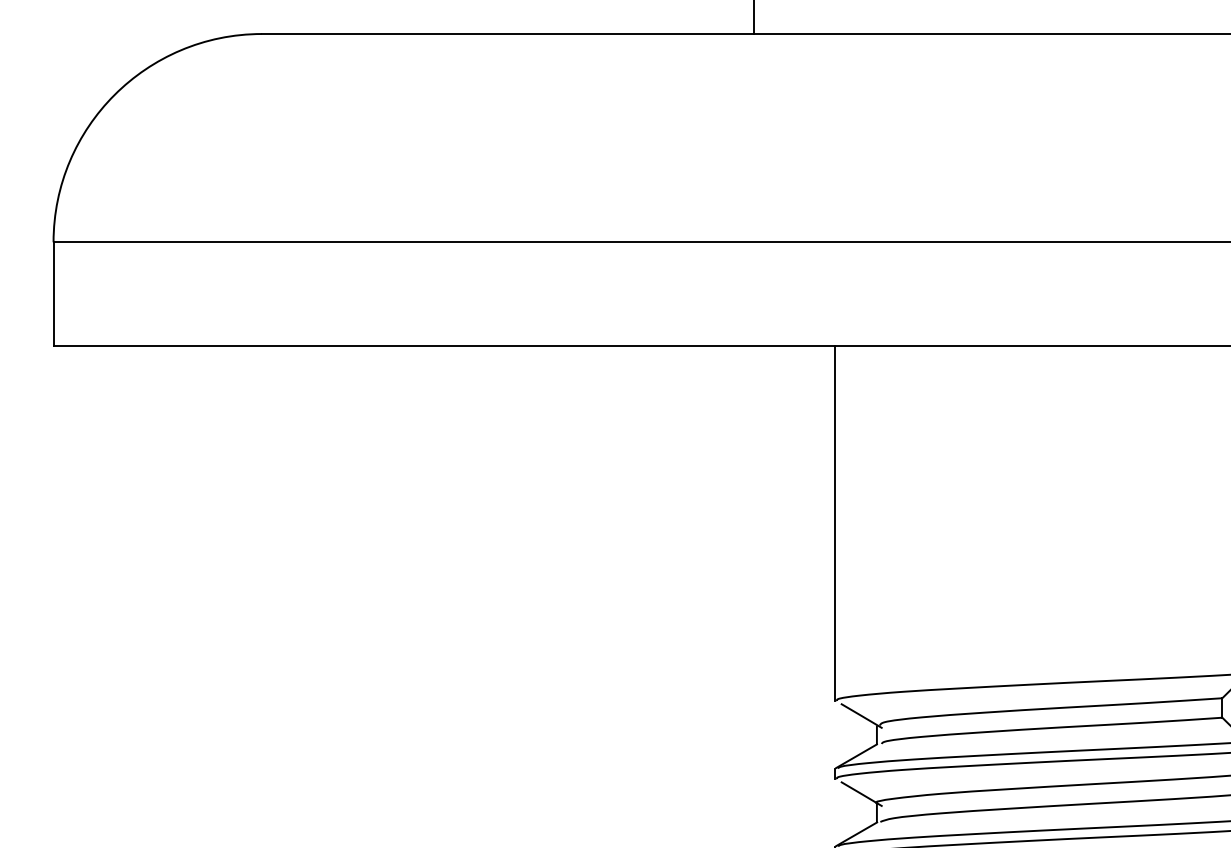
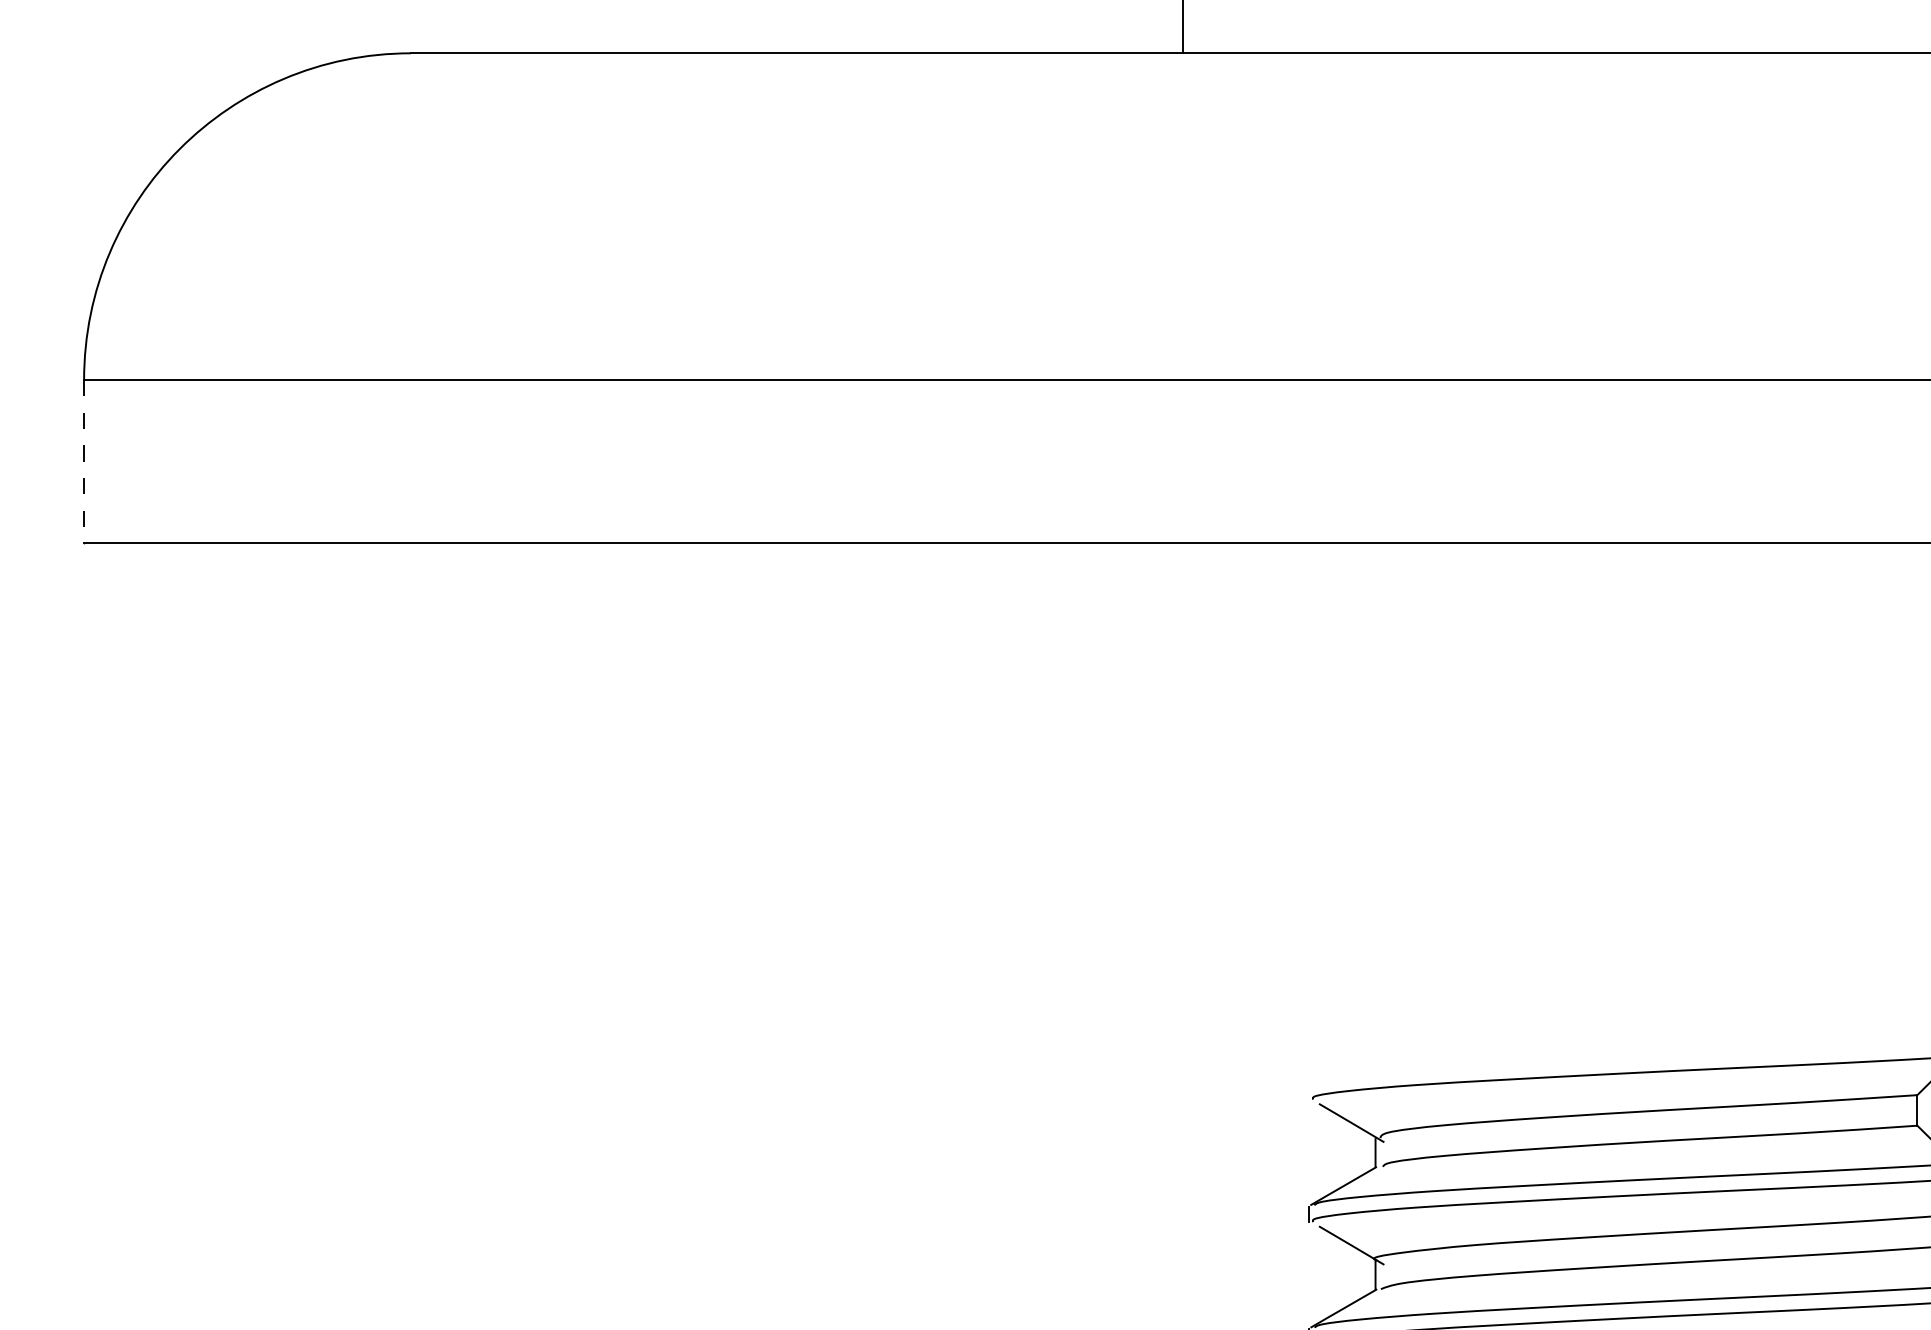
line: (53, 294) -> (84, 461), solid -> dashed
line: (834, 523) -> (1309, 821), removed

